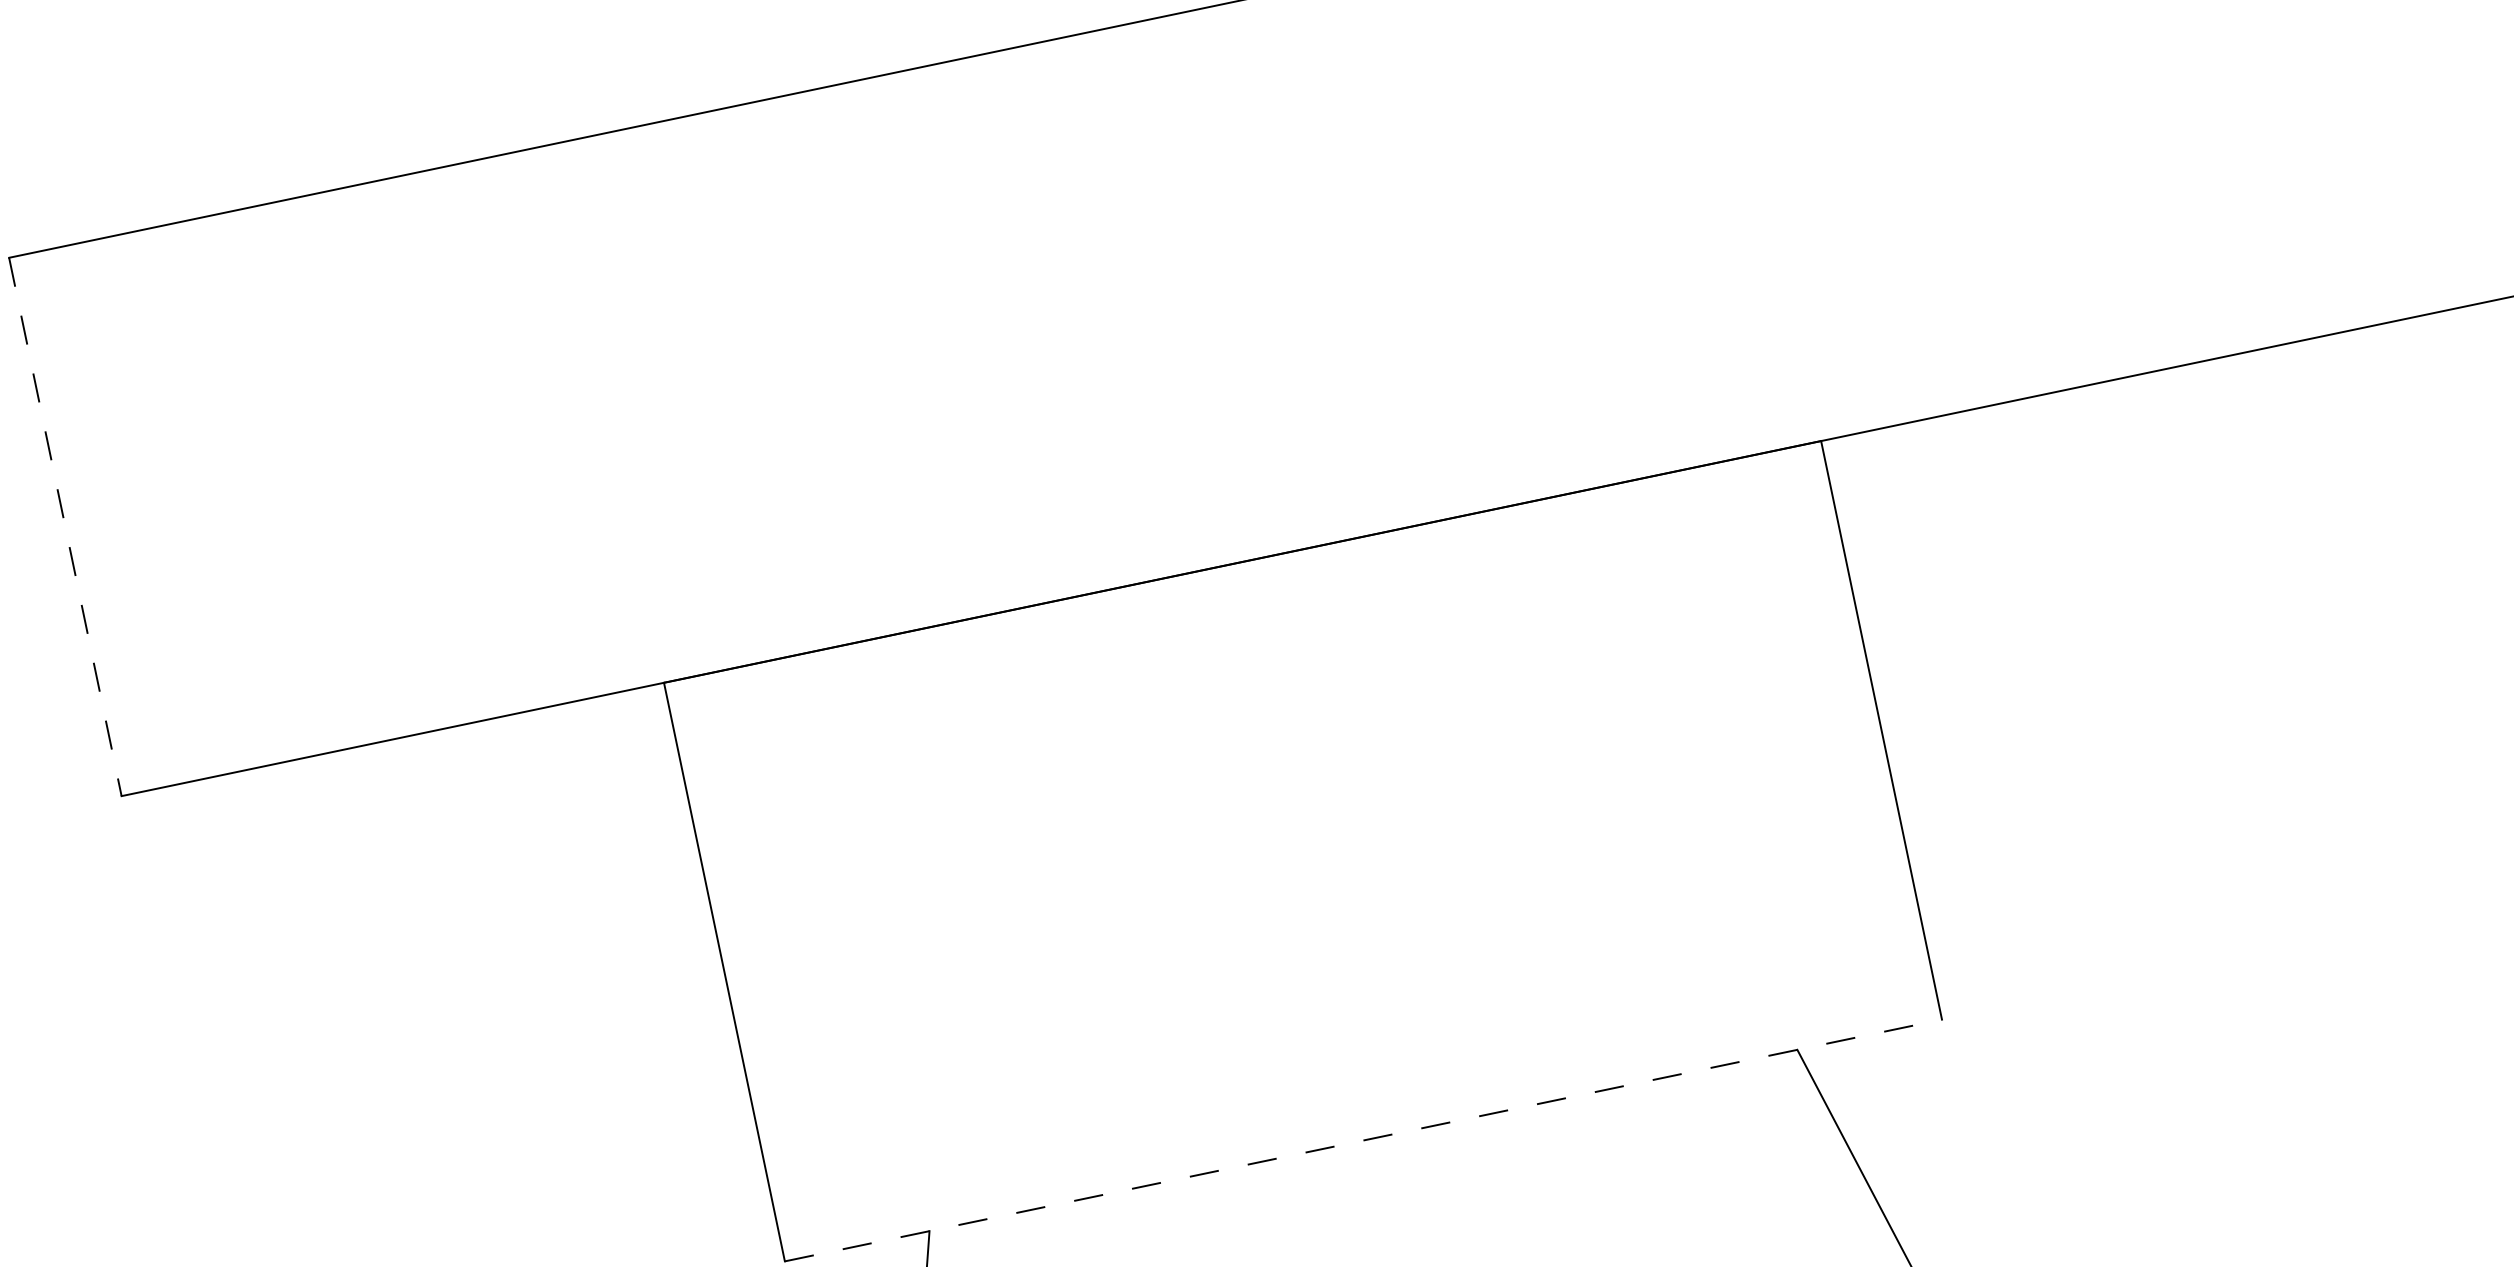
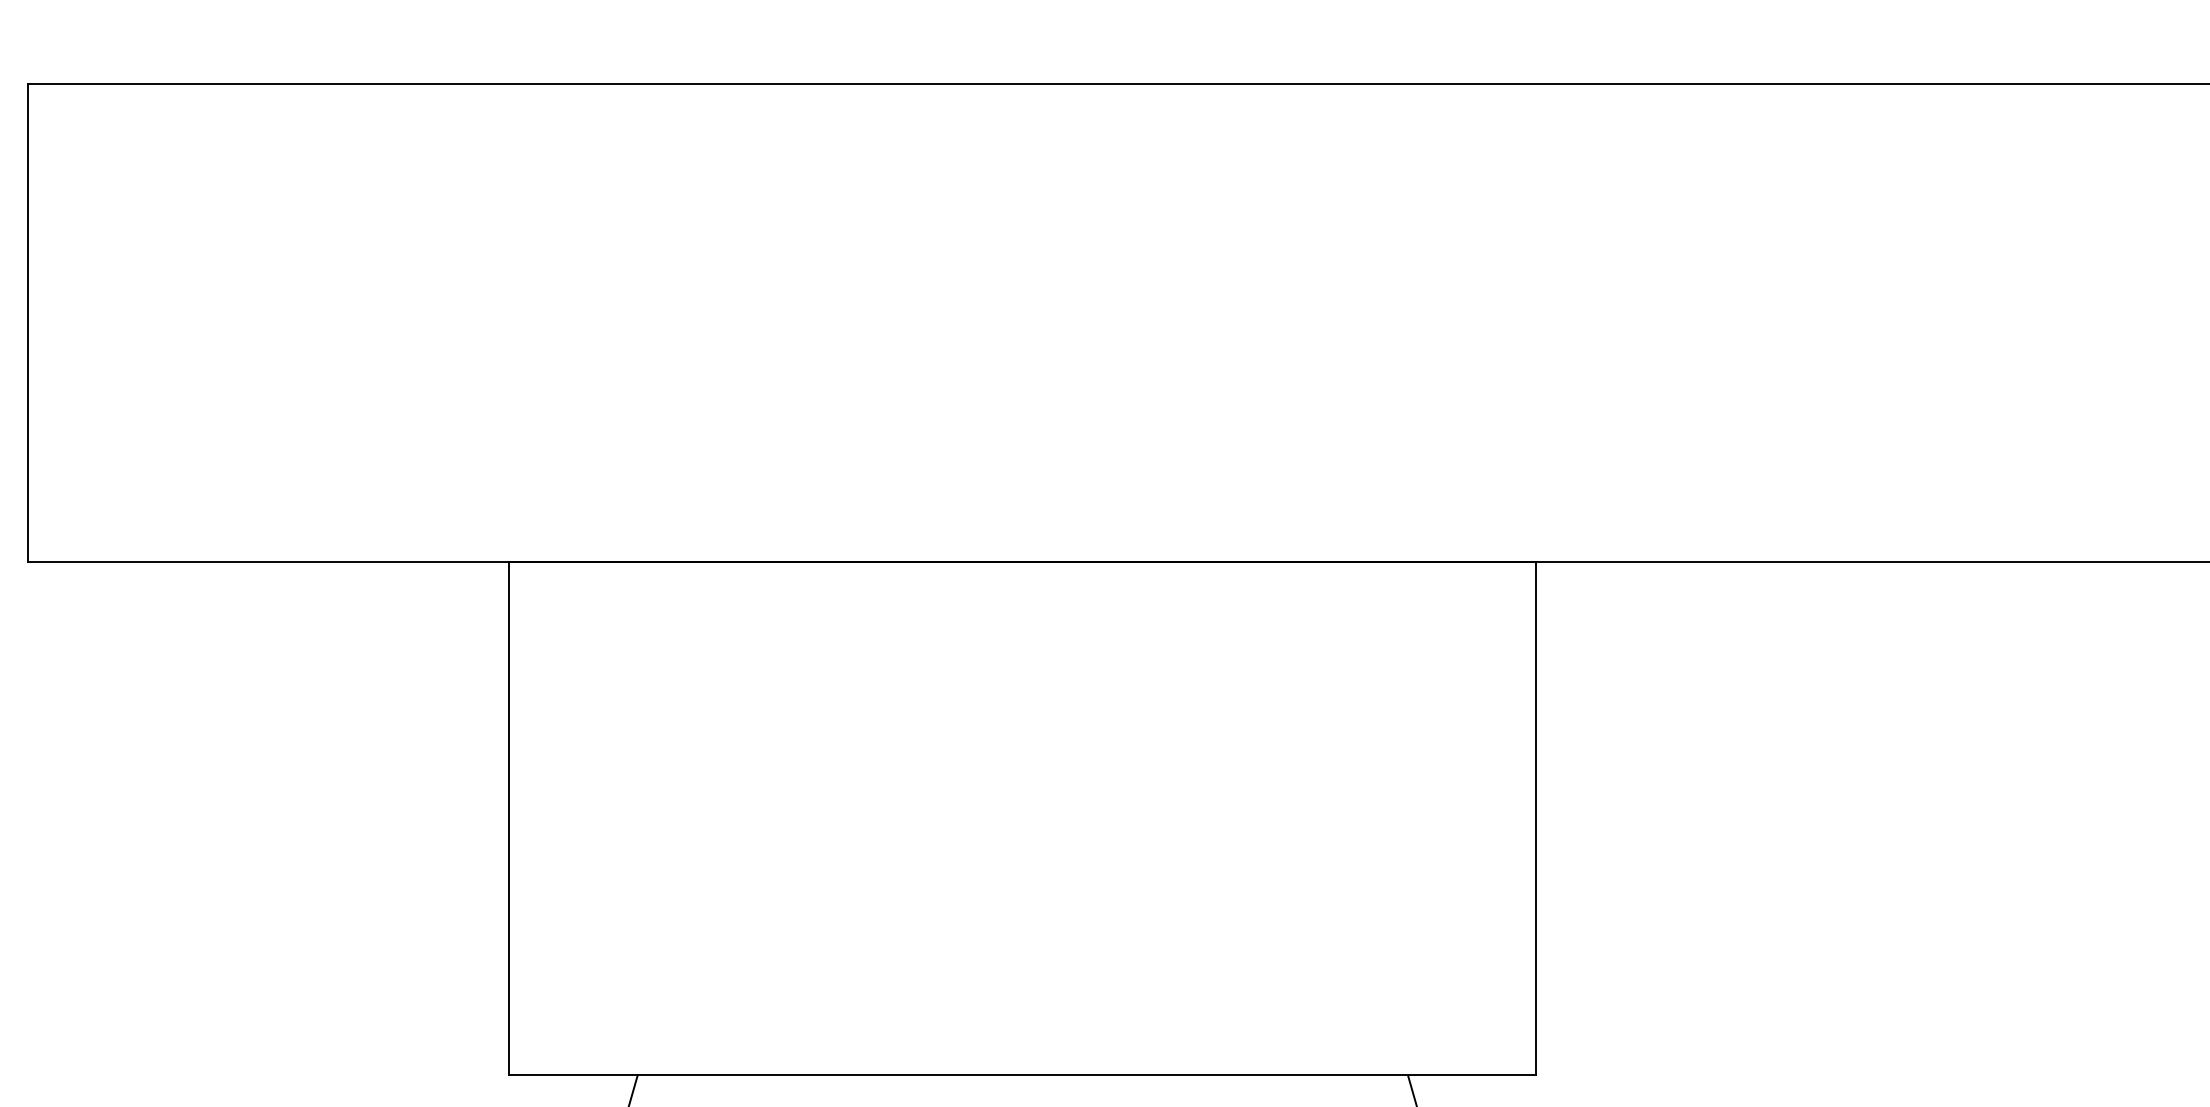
line: (65, 527) -> (27, 323), dashed -> solid
line: (1363, 1140) -> (1022, 1075), dashed -> solid

